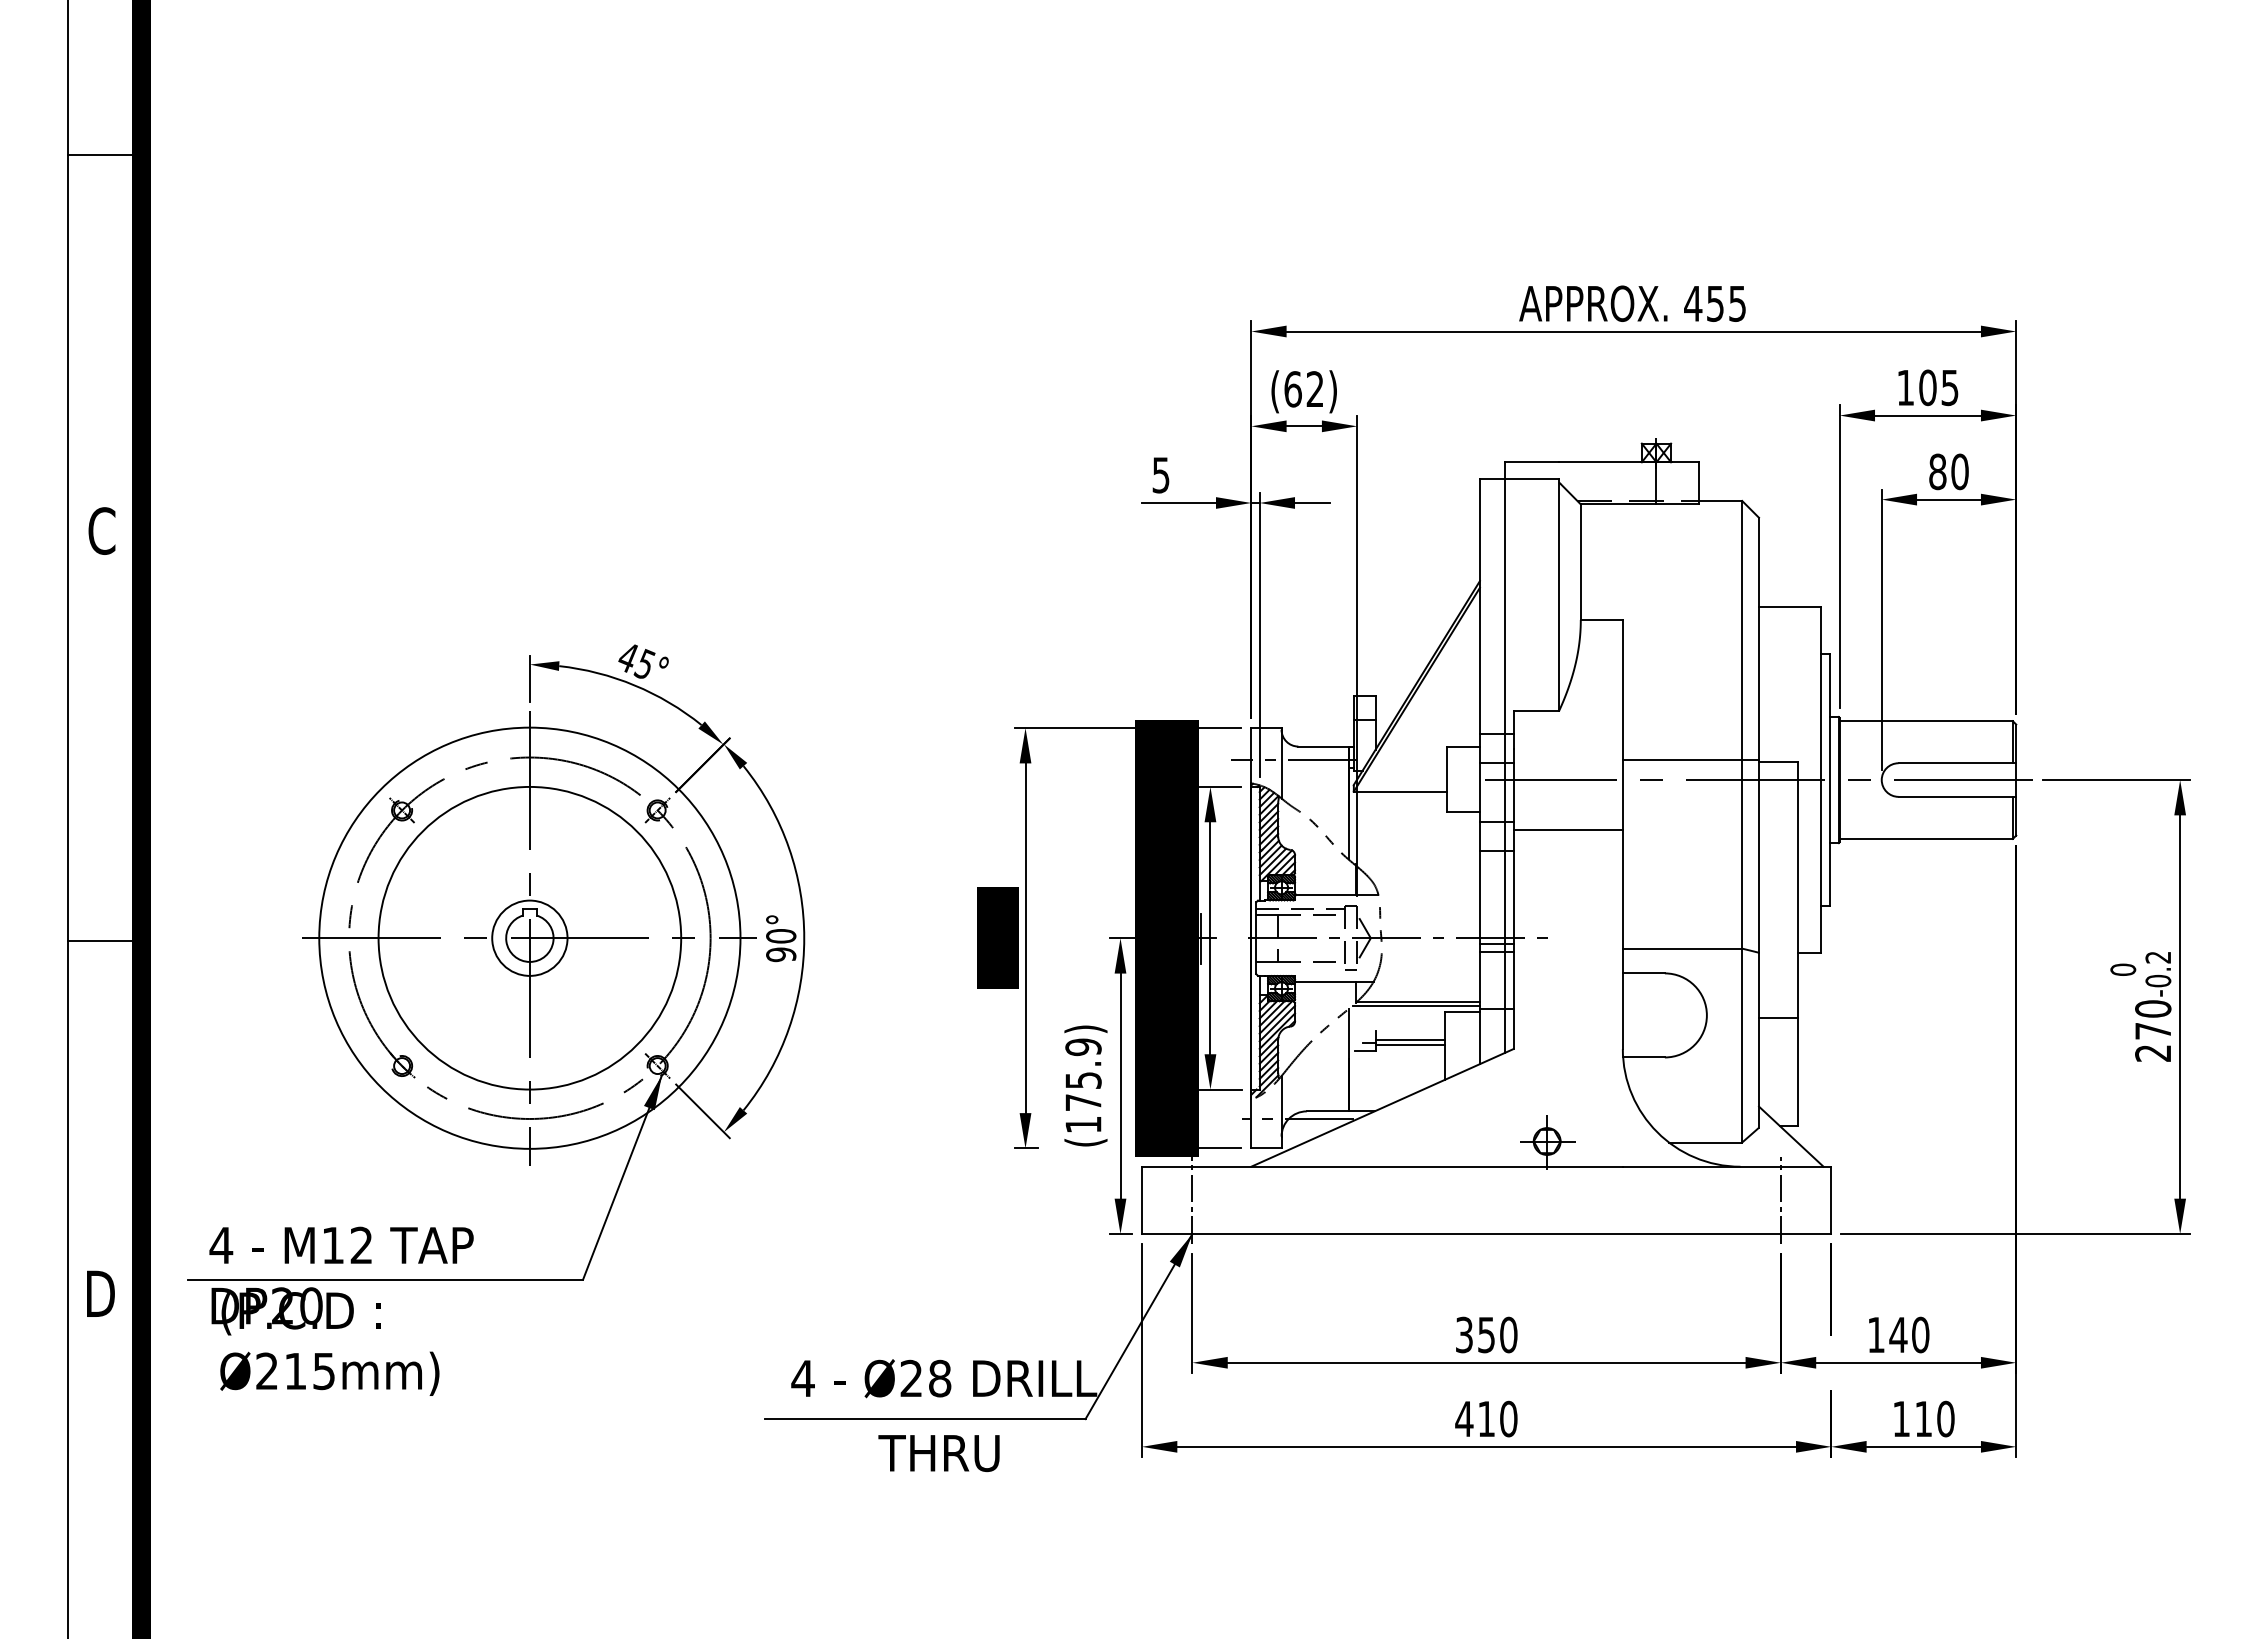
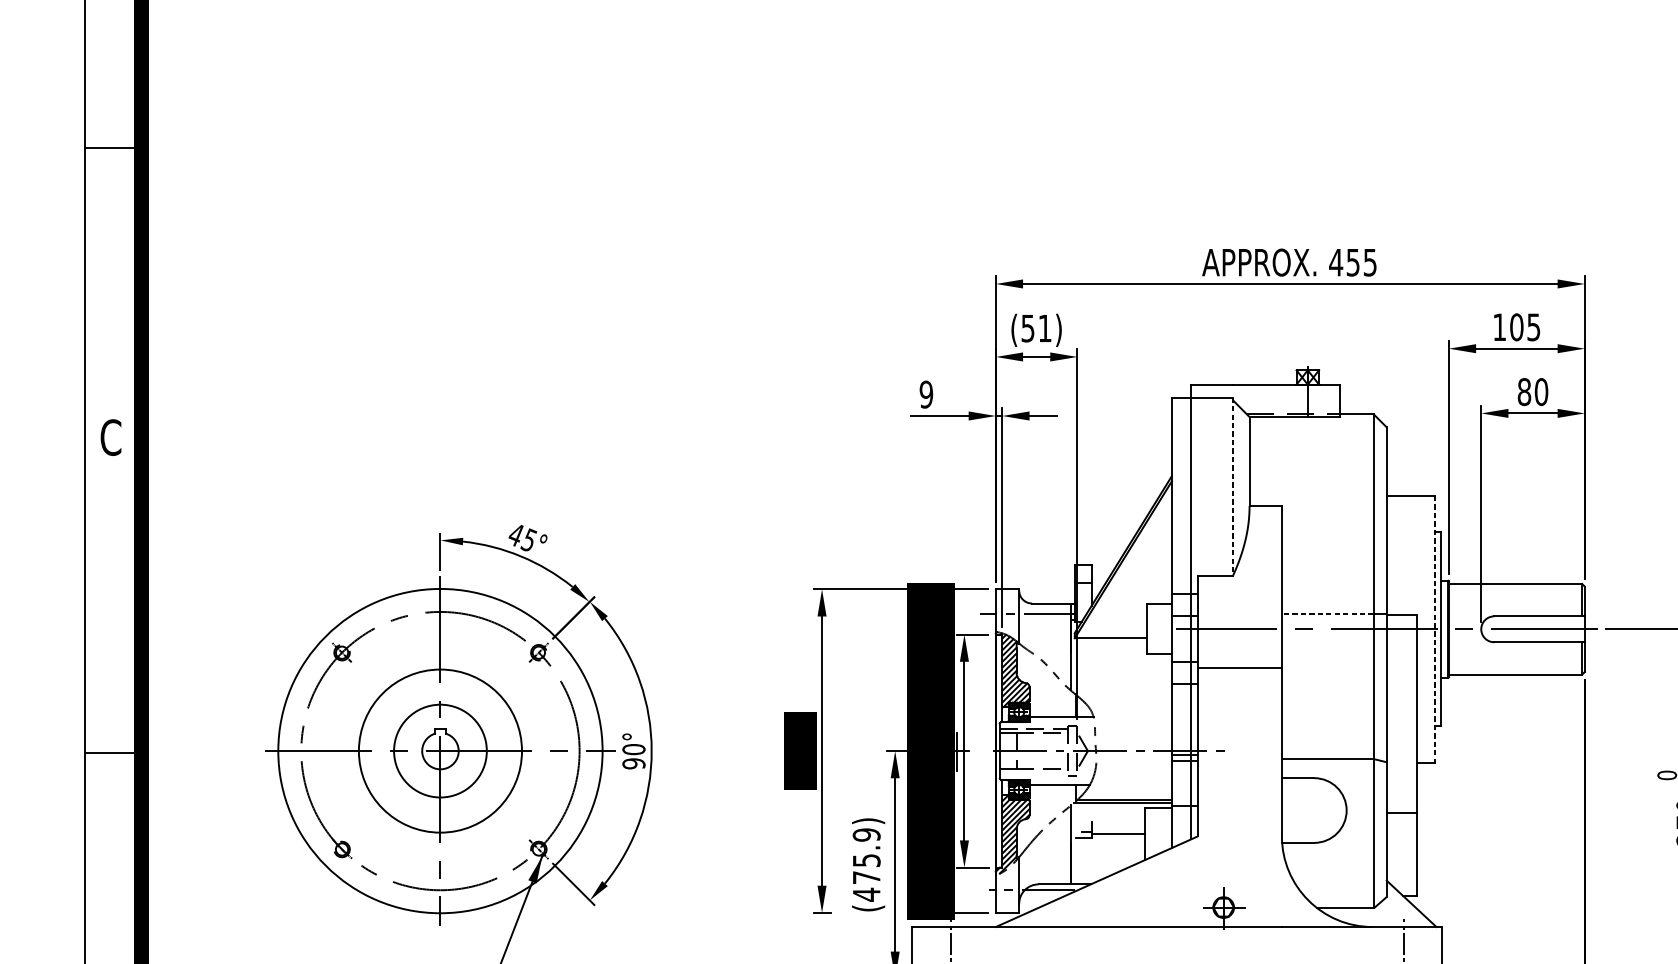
text: (1303, 389) -> (1036, 328), (62) -> (51)
text: (1160, 475) -> (925, 394), 5 -> 9
line: (1558, 595) -> (1232, 487), solid -> dashed
line: (1682, 759) -> (1327, 613), solid -> dashed
line: (1821, 780) -> (1434, 629), solid -> dashed
circle: (529, 937) -> (440, 750), size x0.7
circle: (529, 937) -> (440, 750), size x1.6
line: (1409, 1039) -> (1117, 829), removed
text: (1083, 1124) -> (866, 894), (175.9) -> (475.9)

